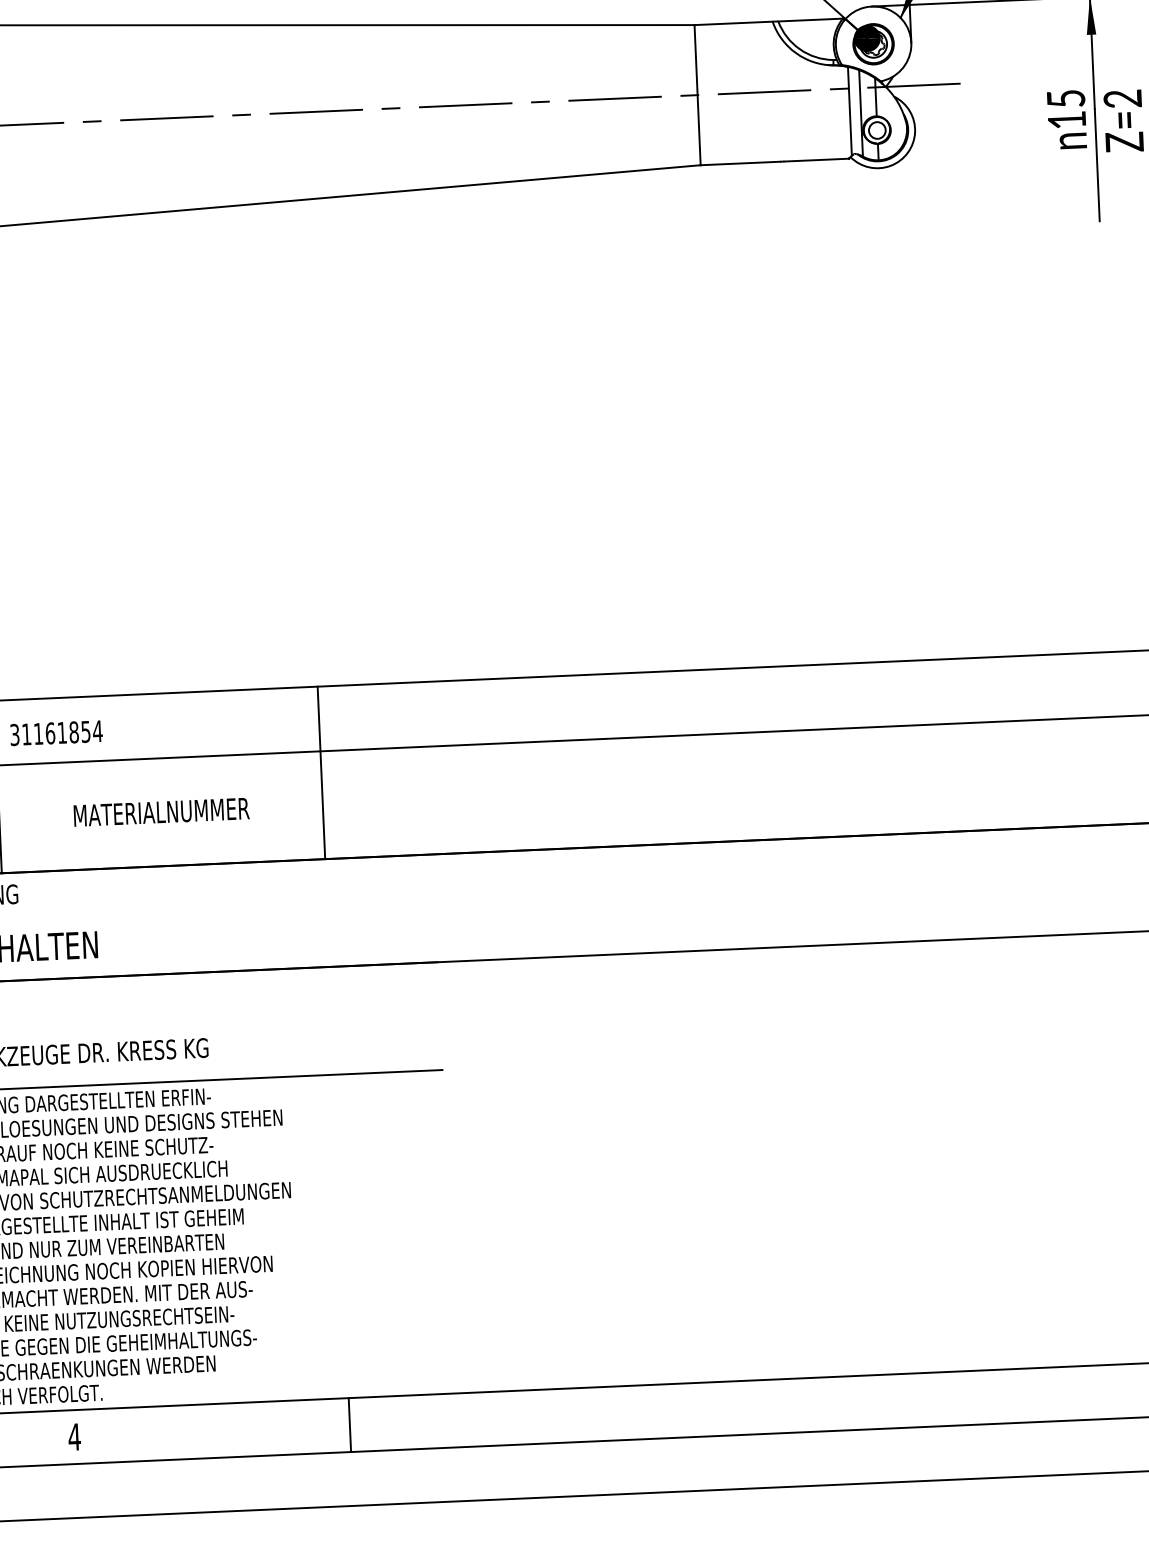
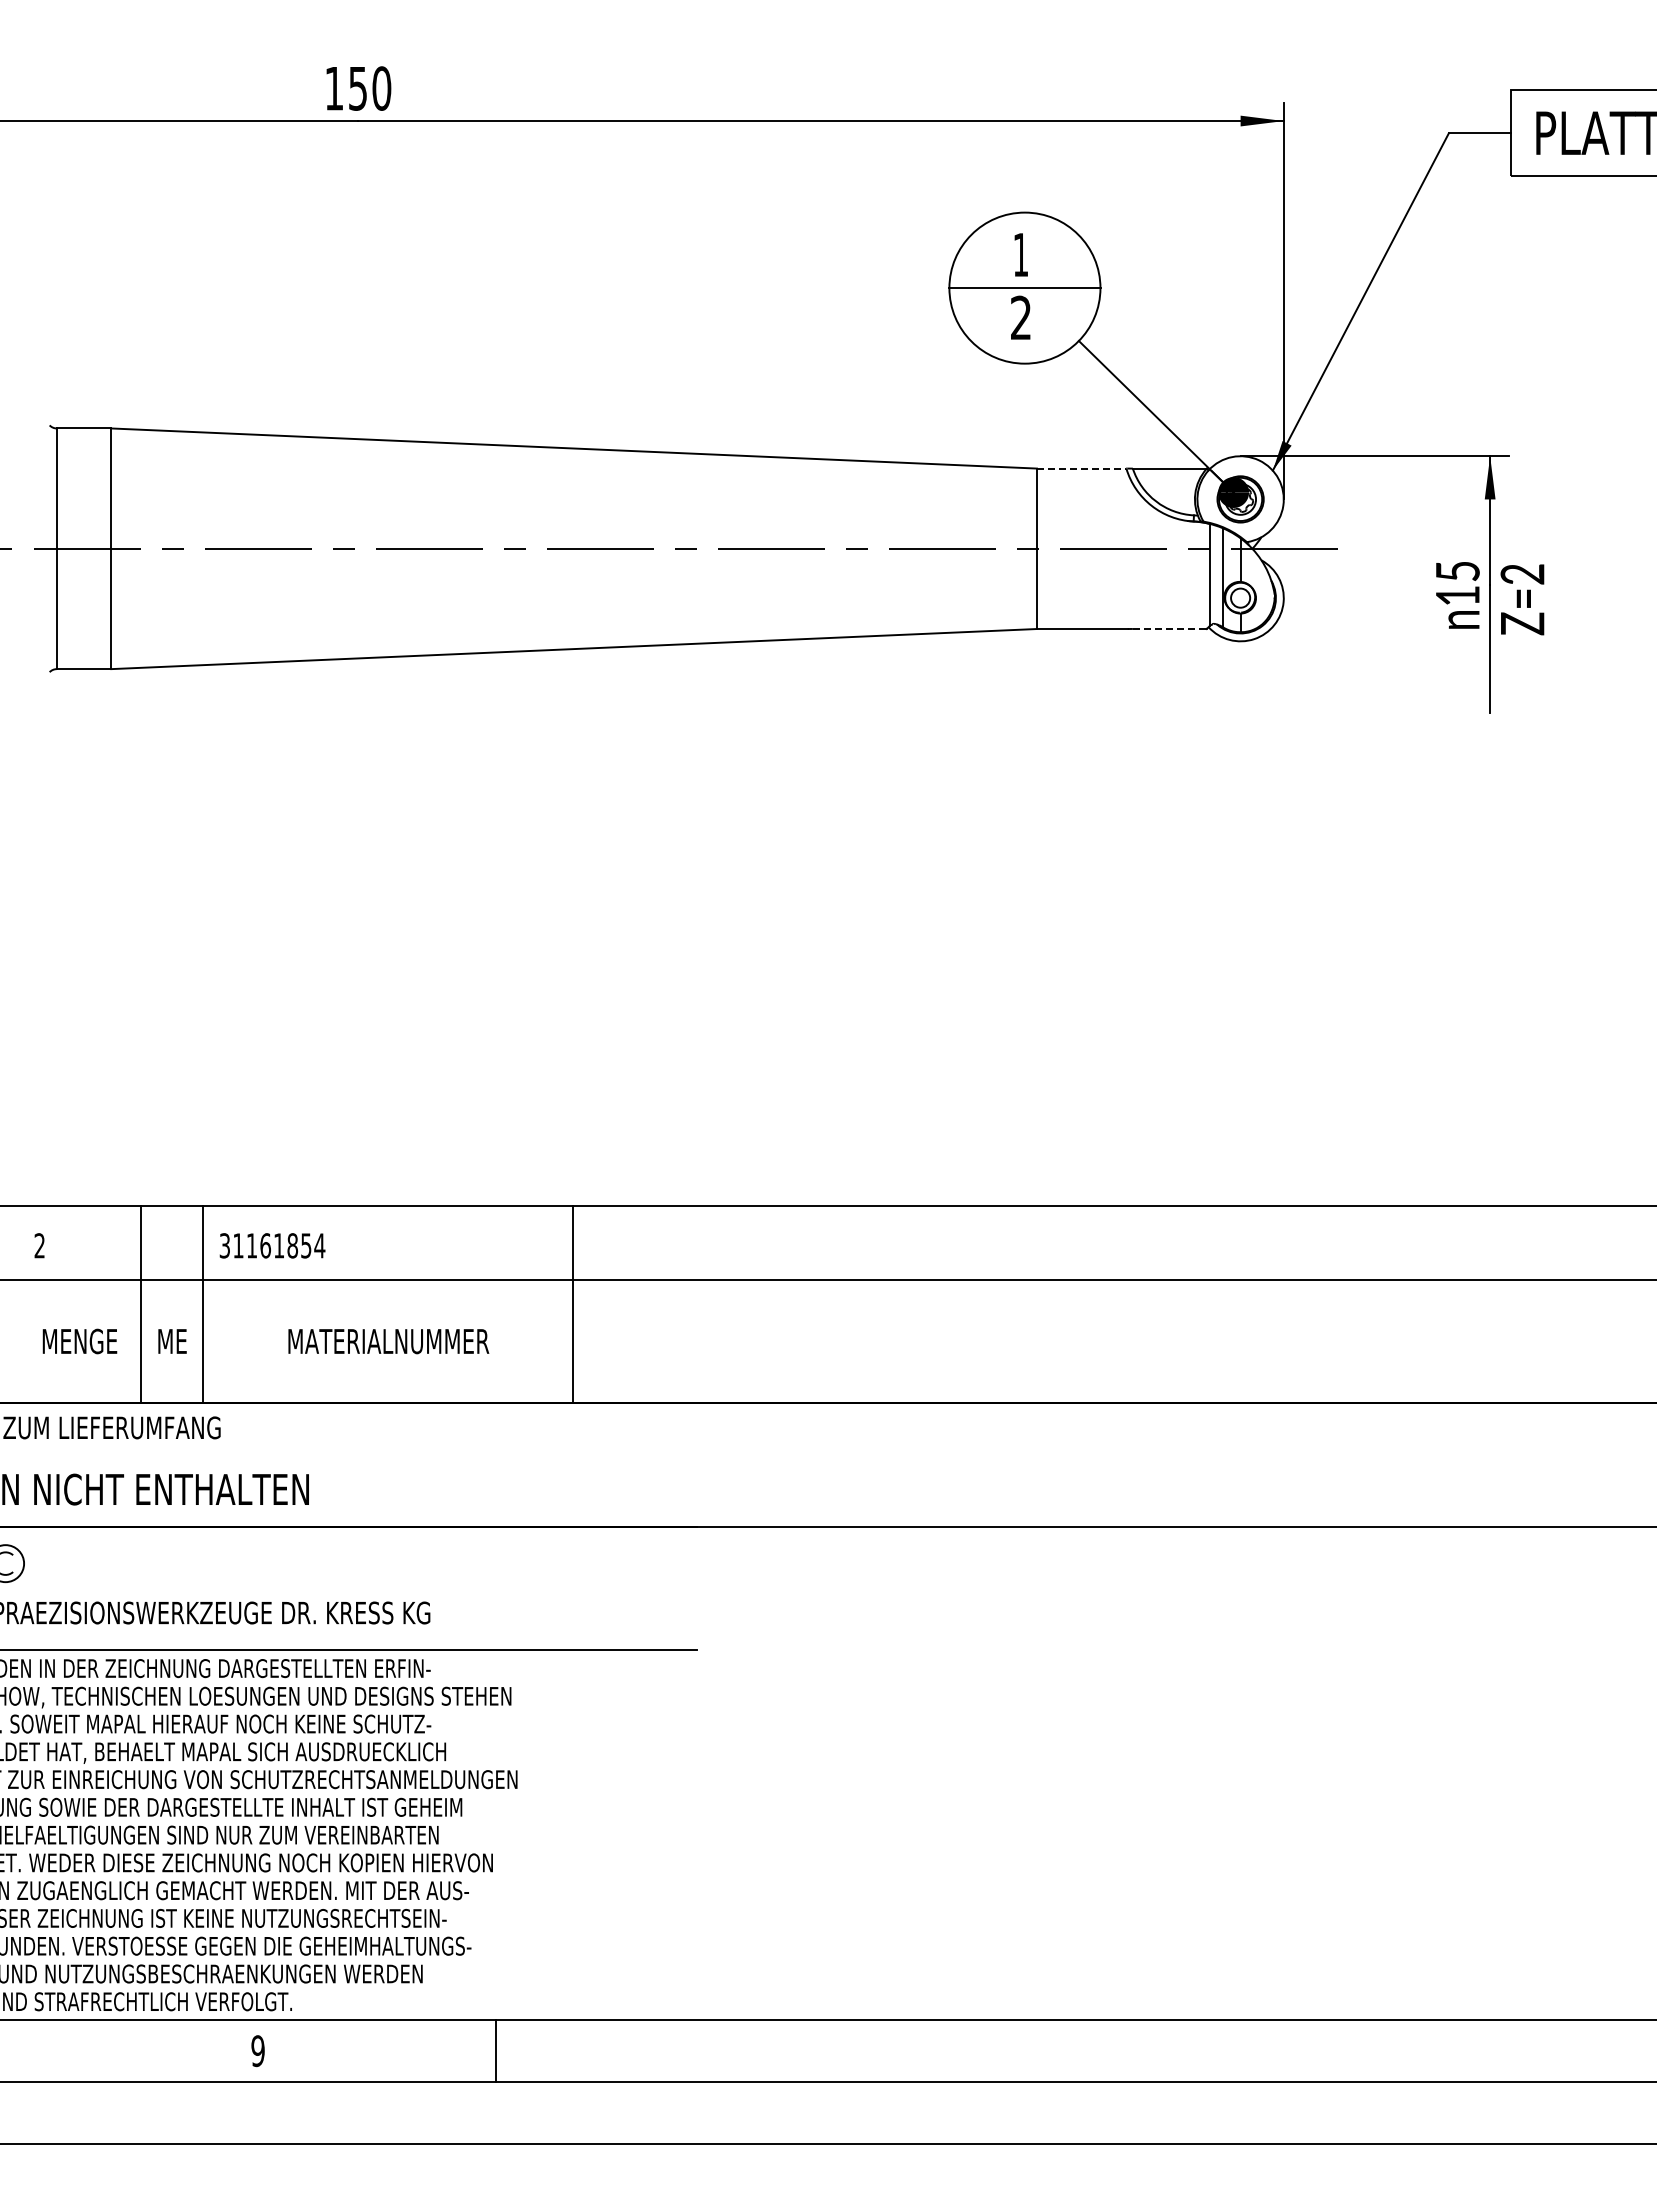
line: (733, 23) -> (1081, 468), solid -> dashed
line: (816, 159) -> (1169, 628), solid -> dashed
line: (350, 1424) -> (496, 2050), moved
text: (74, 1437) -> (258, 2051), 4 -> 9

